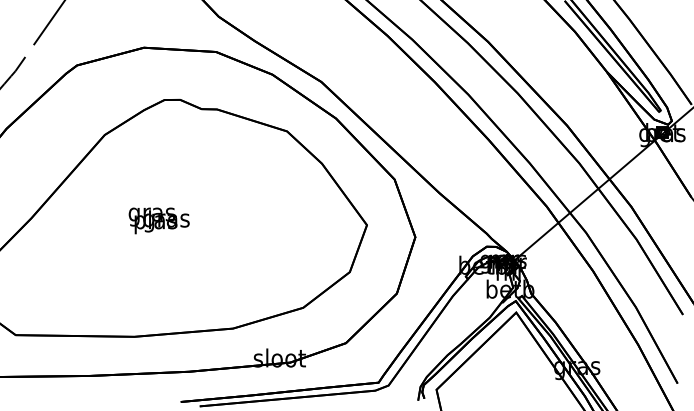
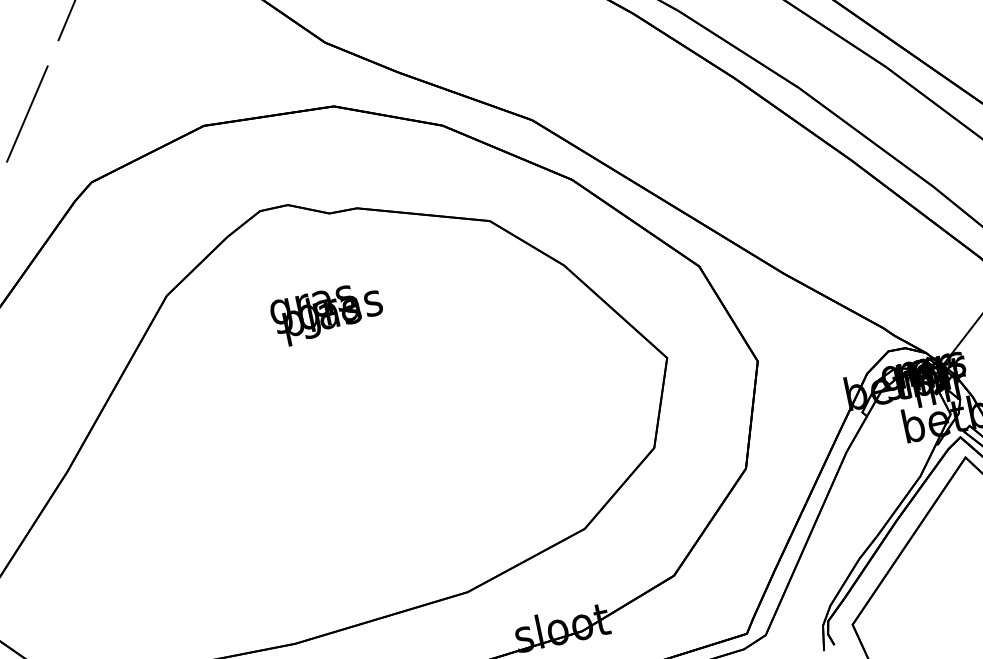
text: (158, 220) -> (326, 313), moved

